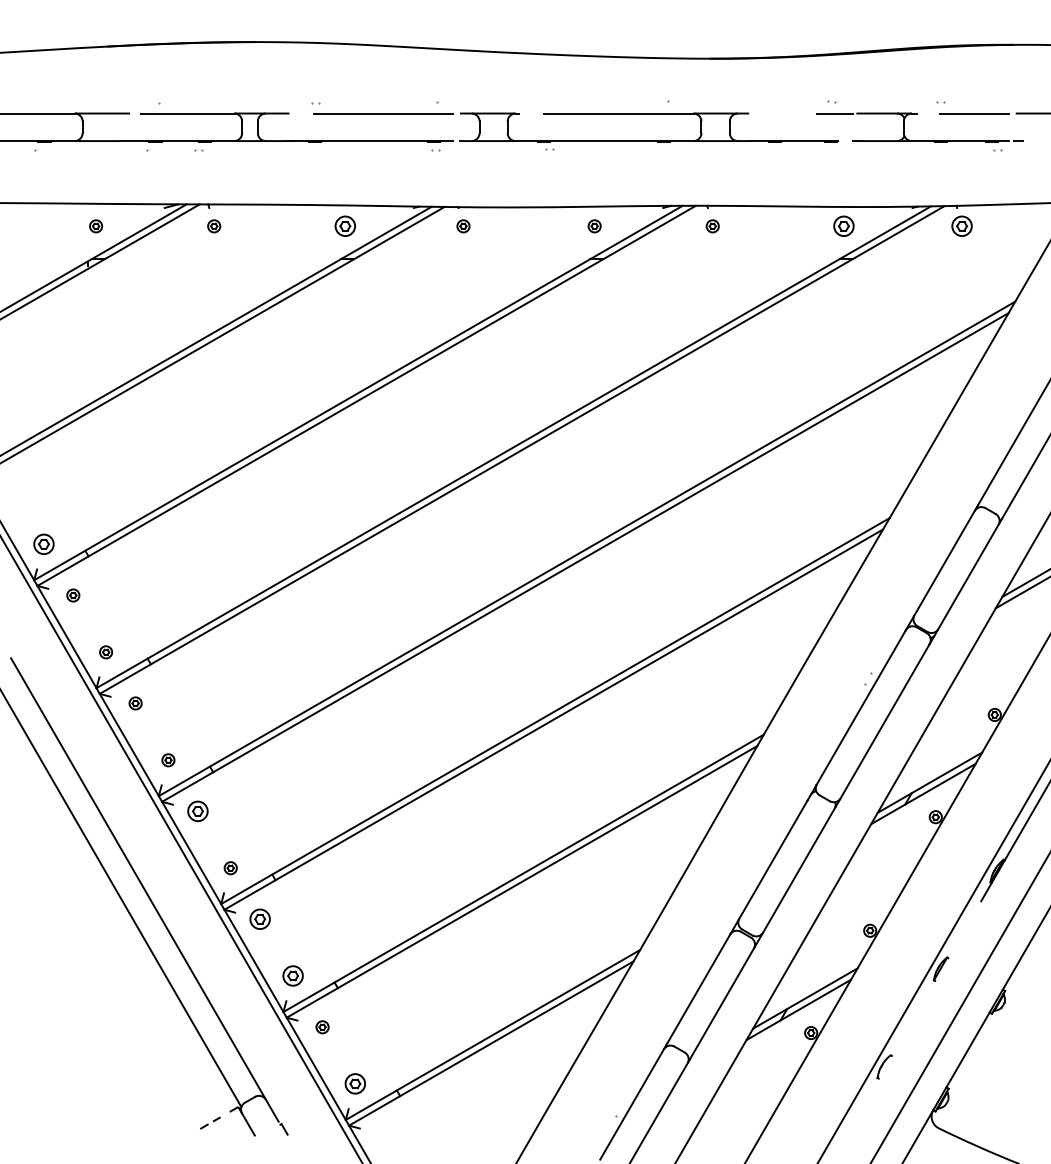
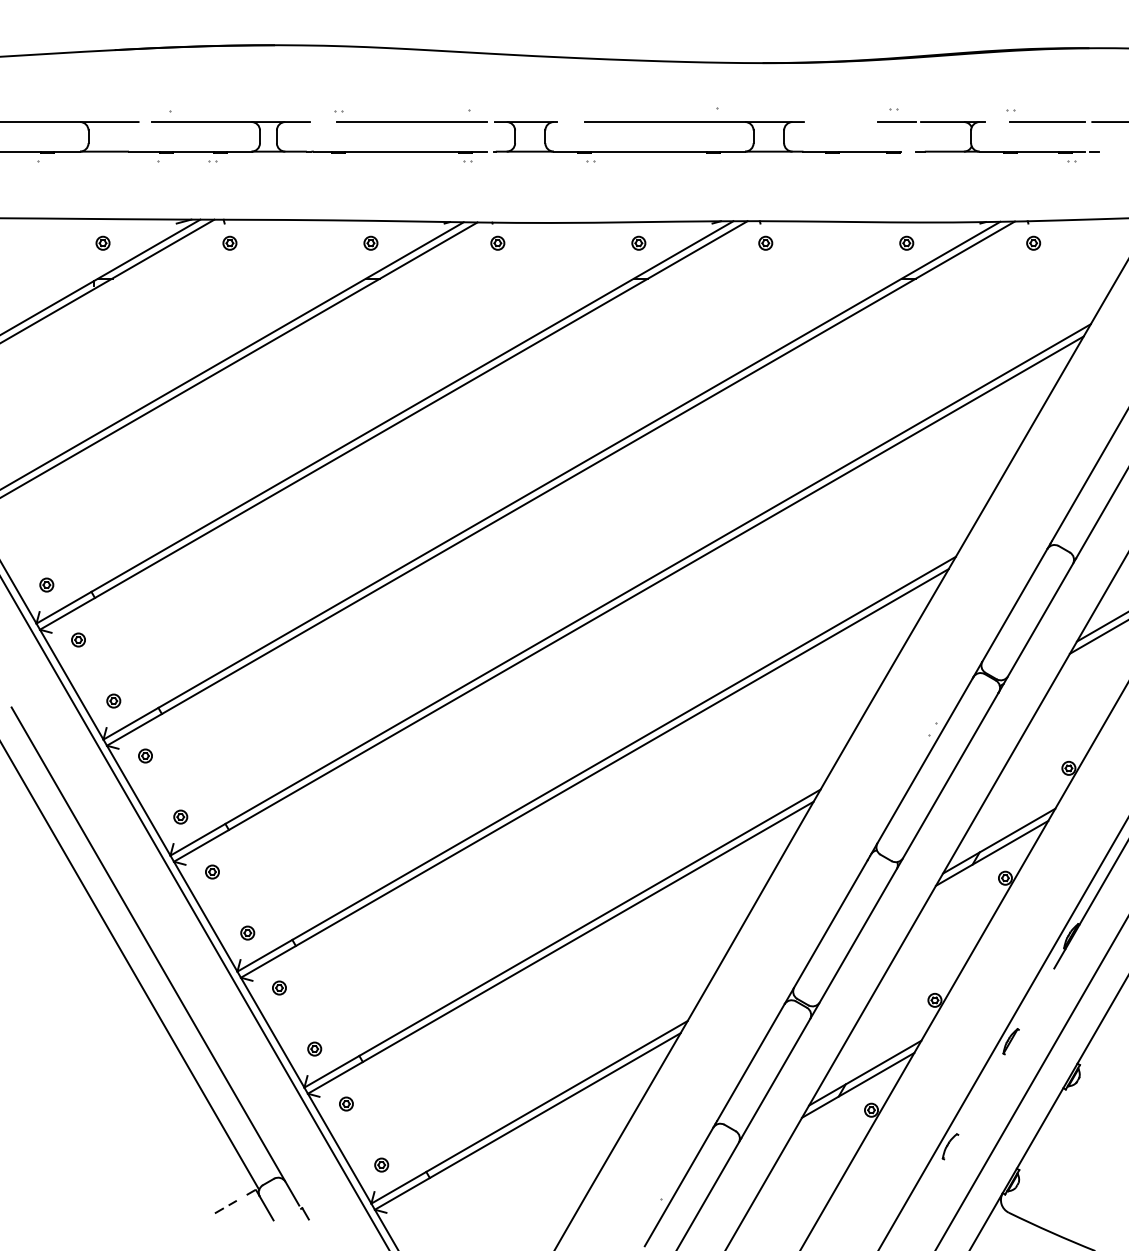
part: (345, 226) -> (371, 243), size x0.62
part: (843, 226) -> (906, 243), size x0.62
part: (961, 226) -> (1033, 243), size x0.62
part: (43, 544) -> (46, 585), size x0.62
part: (197, 811) -> (211, 872), size x0.62
part: (260, 919) -> (279, 988), size x0.62
part: (292, 976) -> (314, 1049), size x0.62
part: (355, 1084) -> (381, 1165), size x0.62

